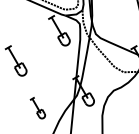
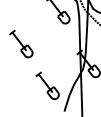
part: (37, 107) -> (47, 85), size x1.43

